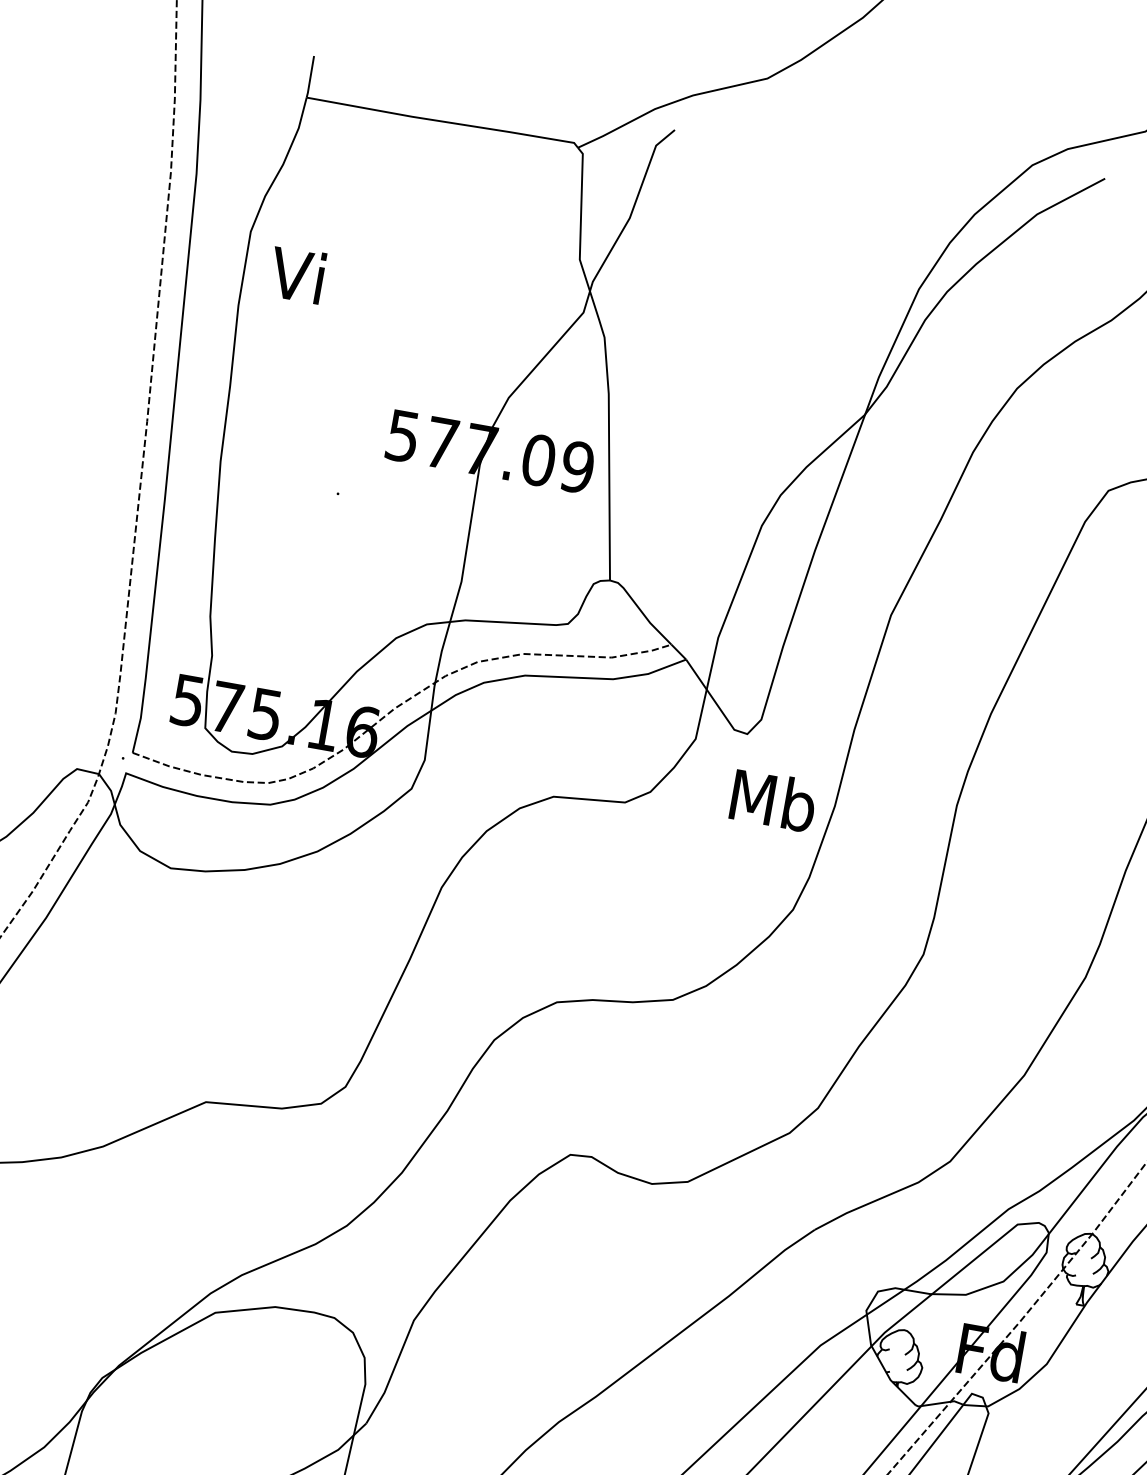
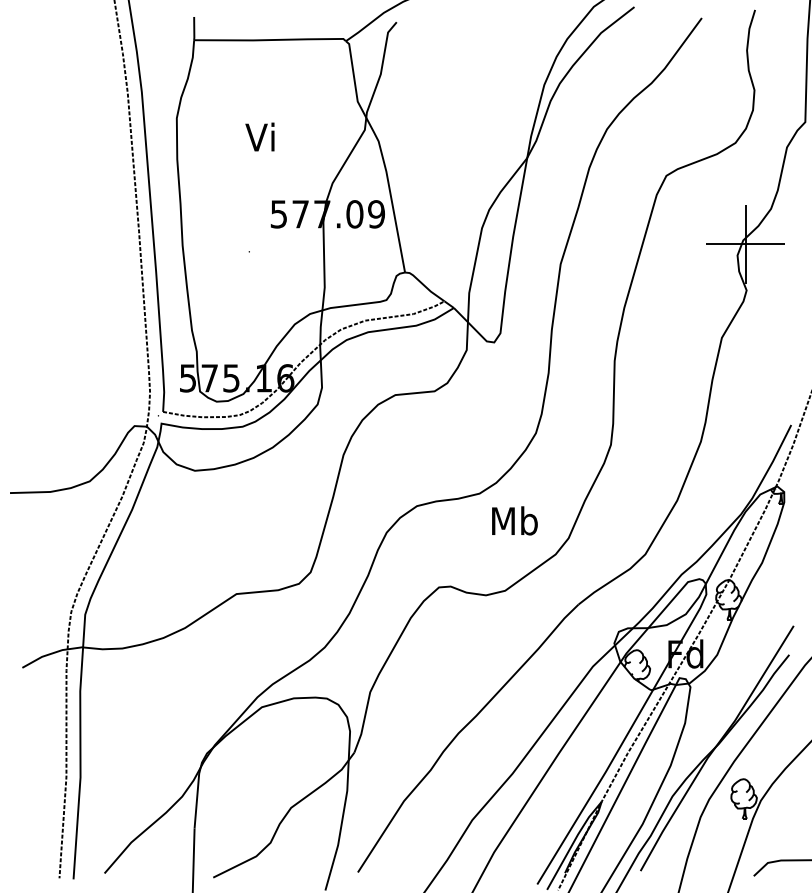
text: (296, 273) -> (259, 136), moved
text: (773, 799) -> (514, 520), moved

